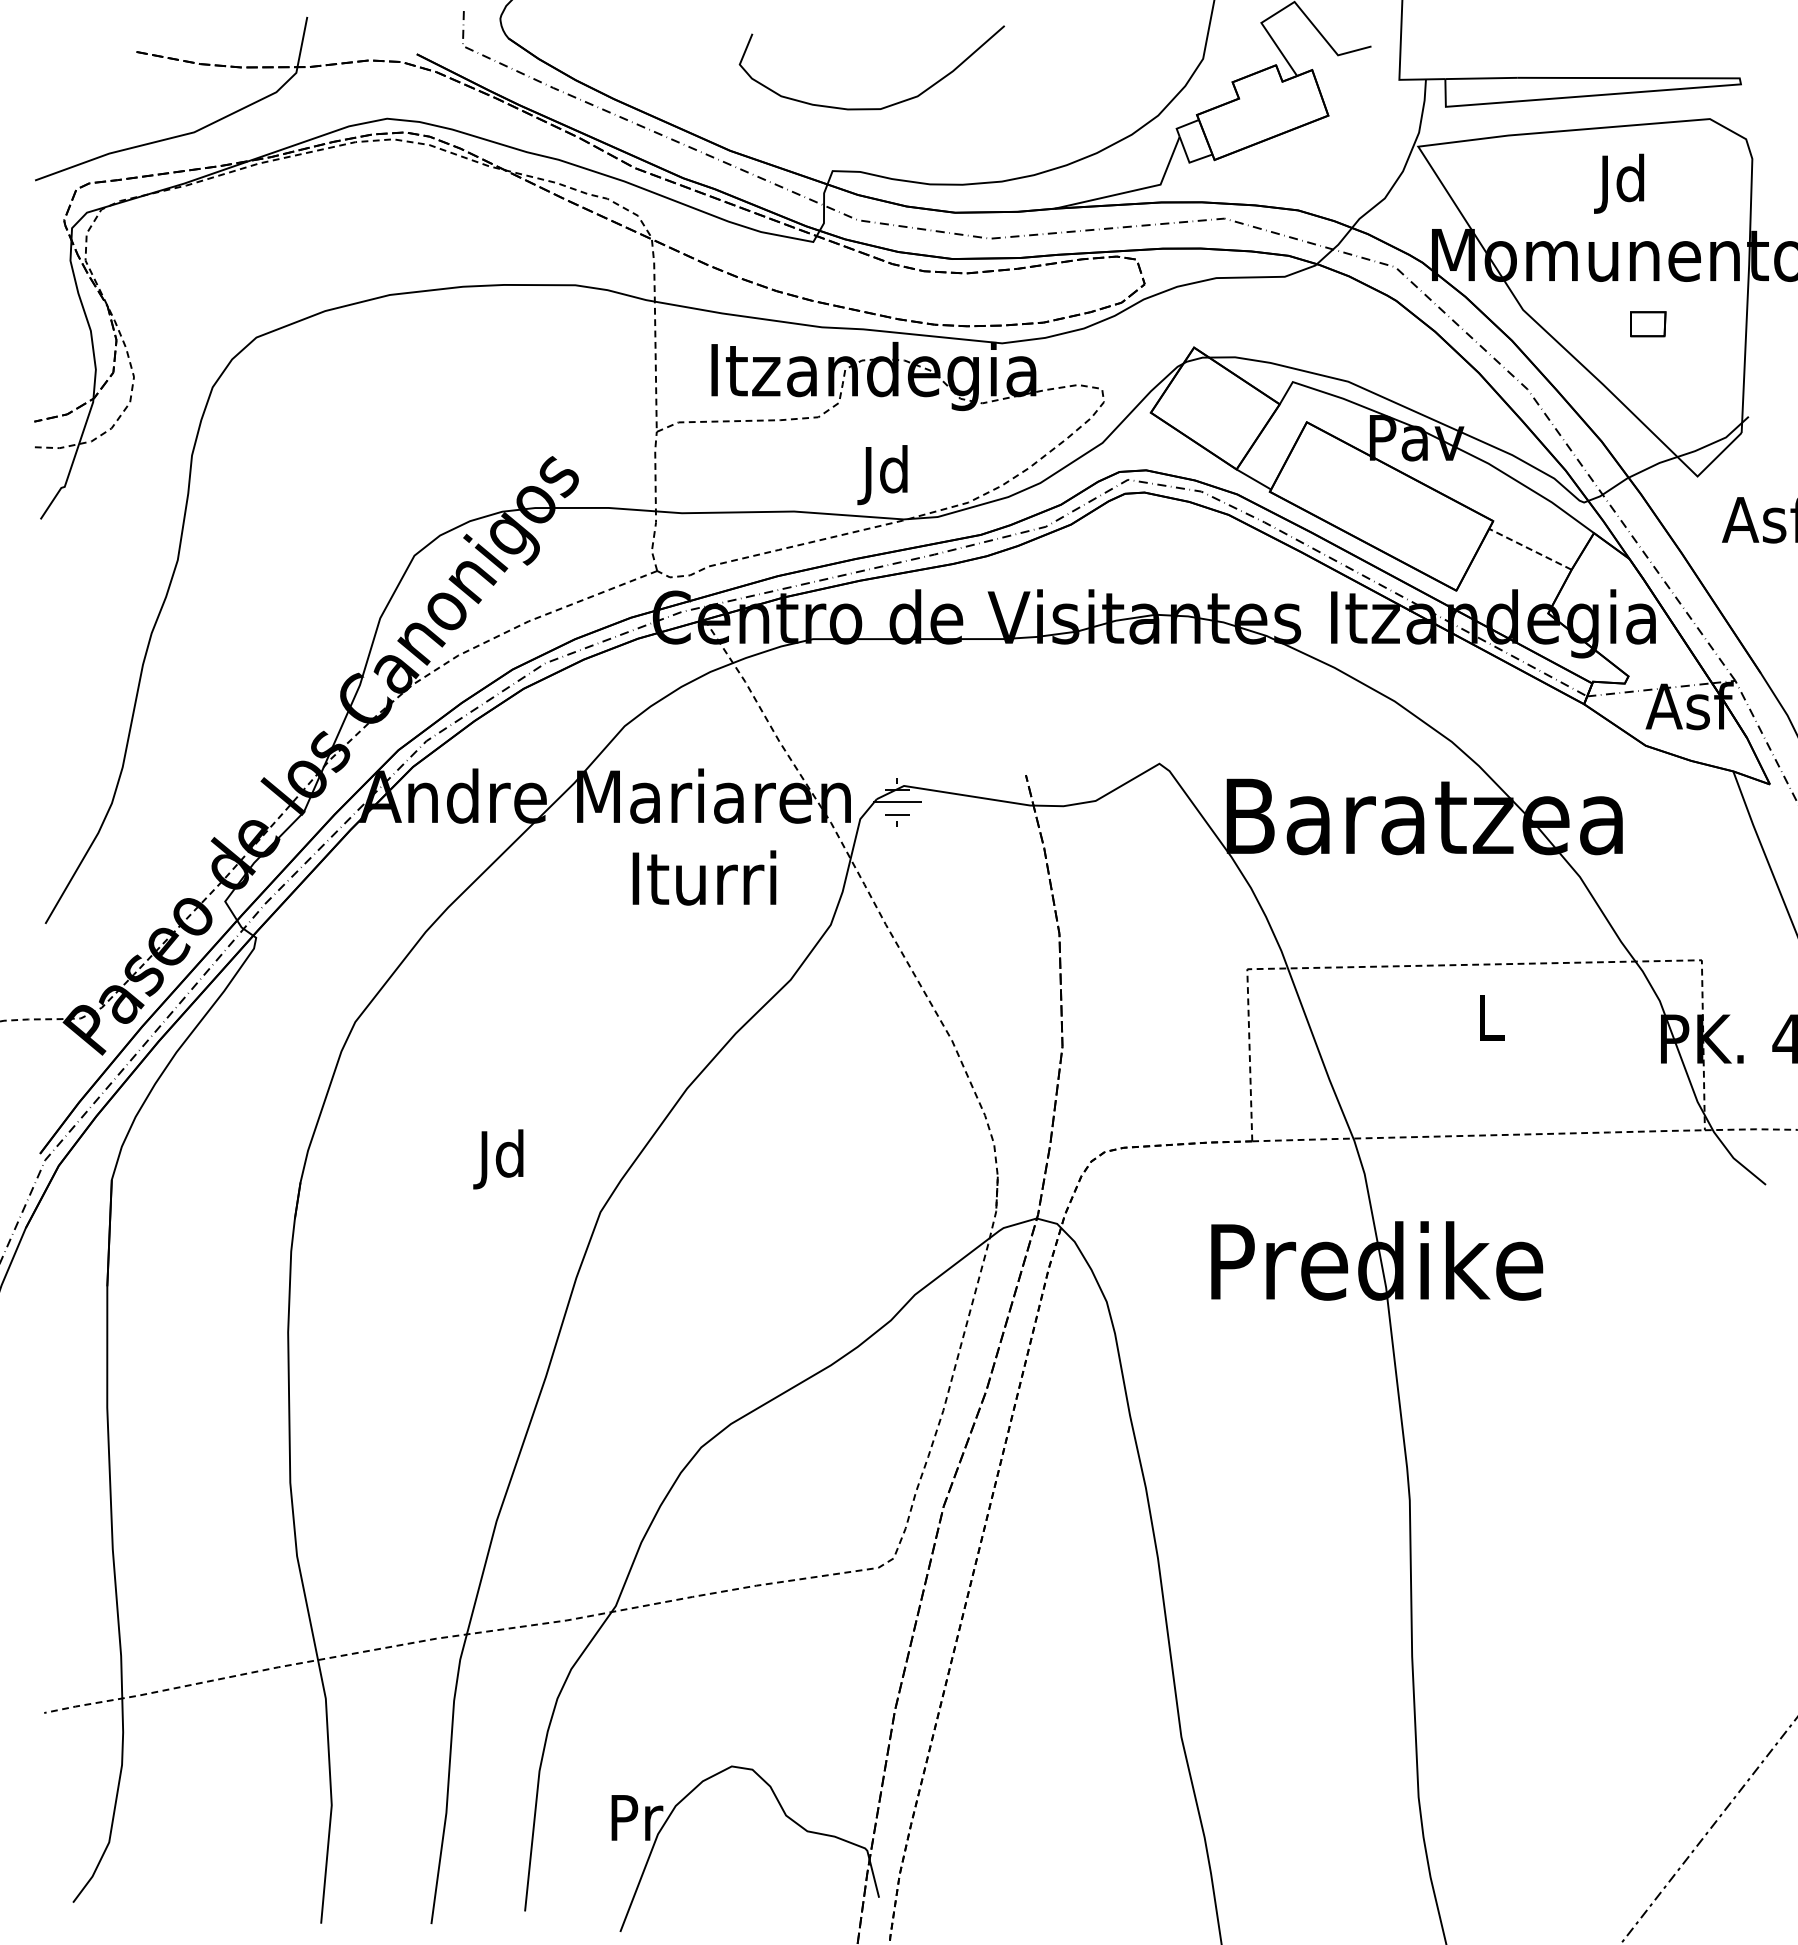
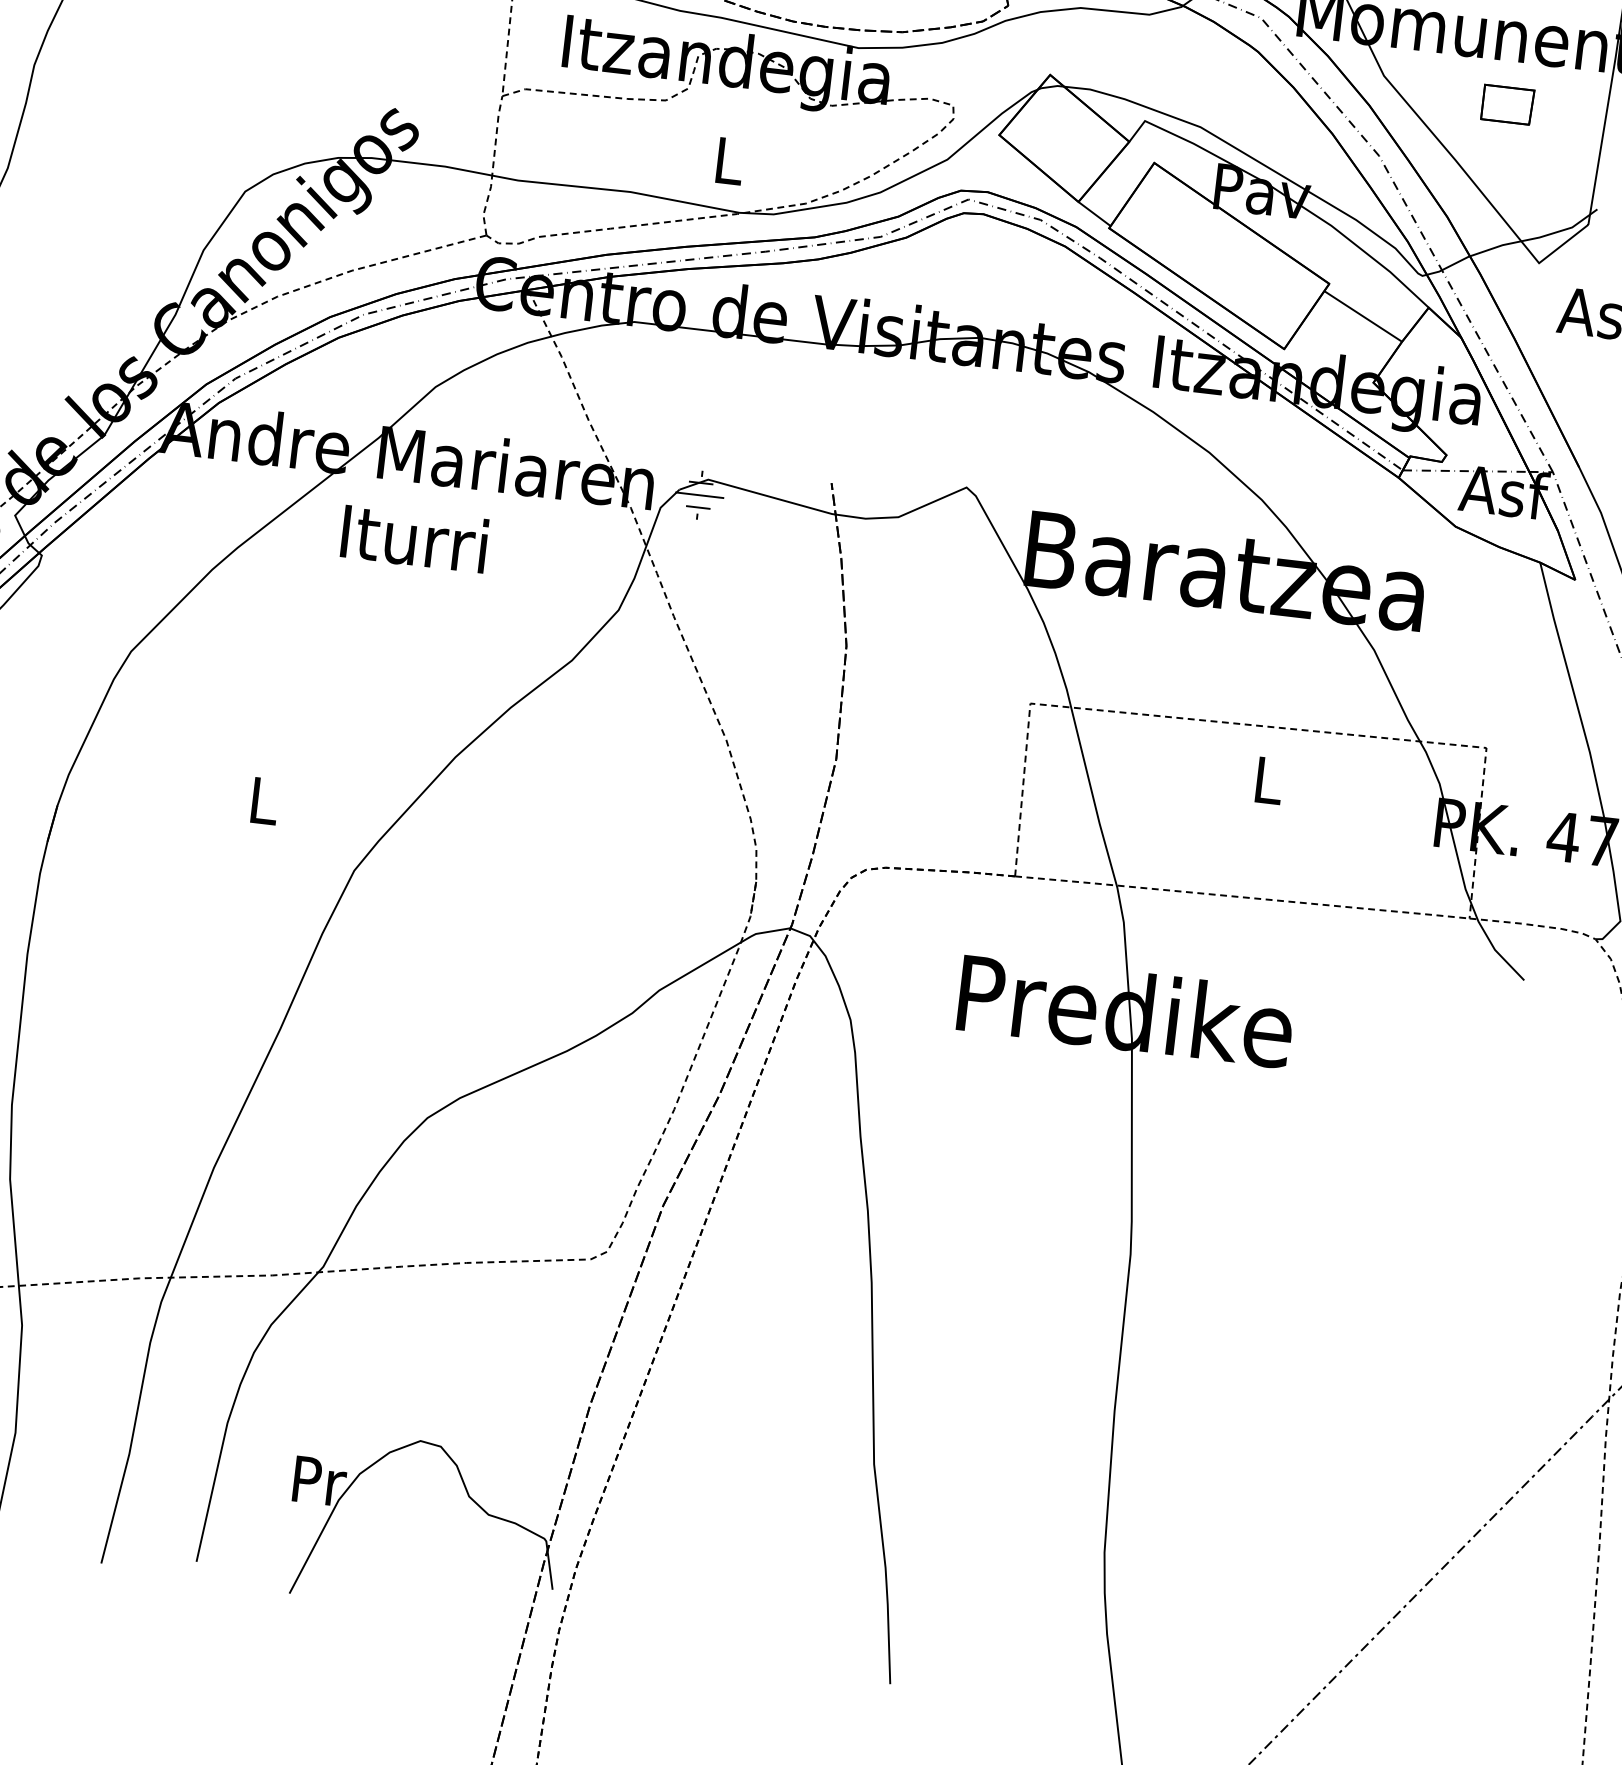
part: (1647, 324) -> (1506, 105), size x1.43
text: (882, 475) -> (723, 166), Jd -> L
line: (1529, 549) -> (1362, 316), dashed -> solid
text: (704, 877) -> (414, 538), moved
text: (498, 1159) -> (258, 805), Jd -> L

